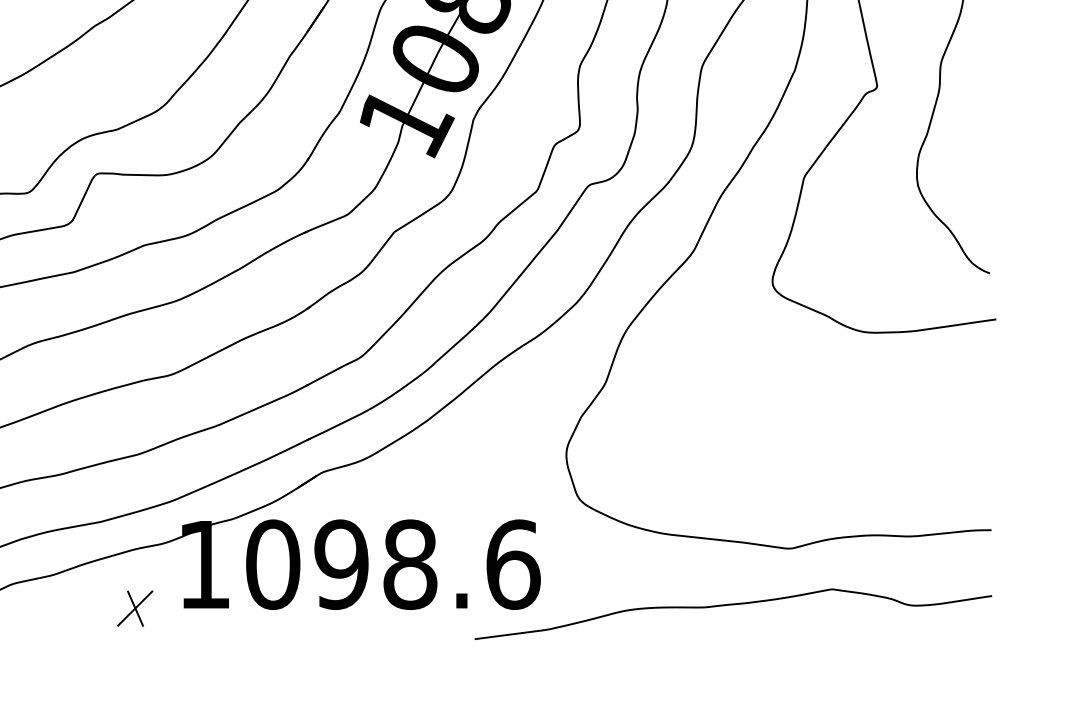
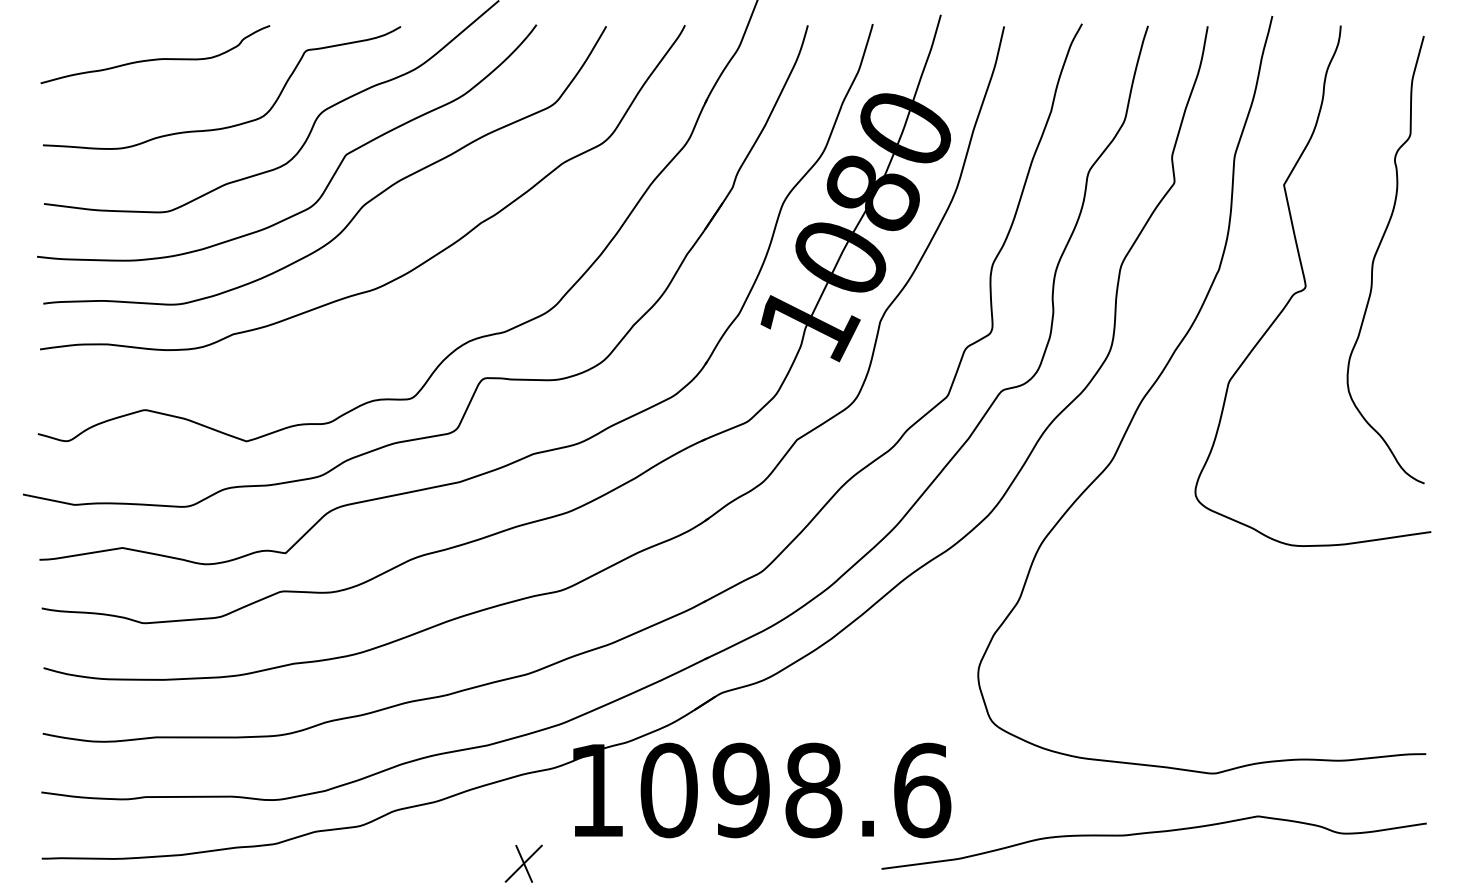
part: (134, 608) -> (523, 863), moved

